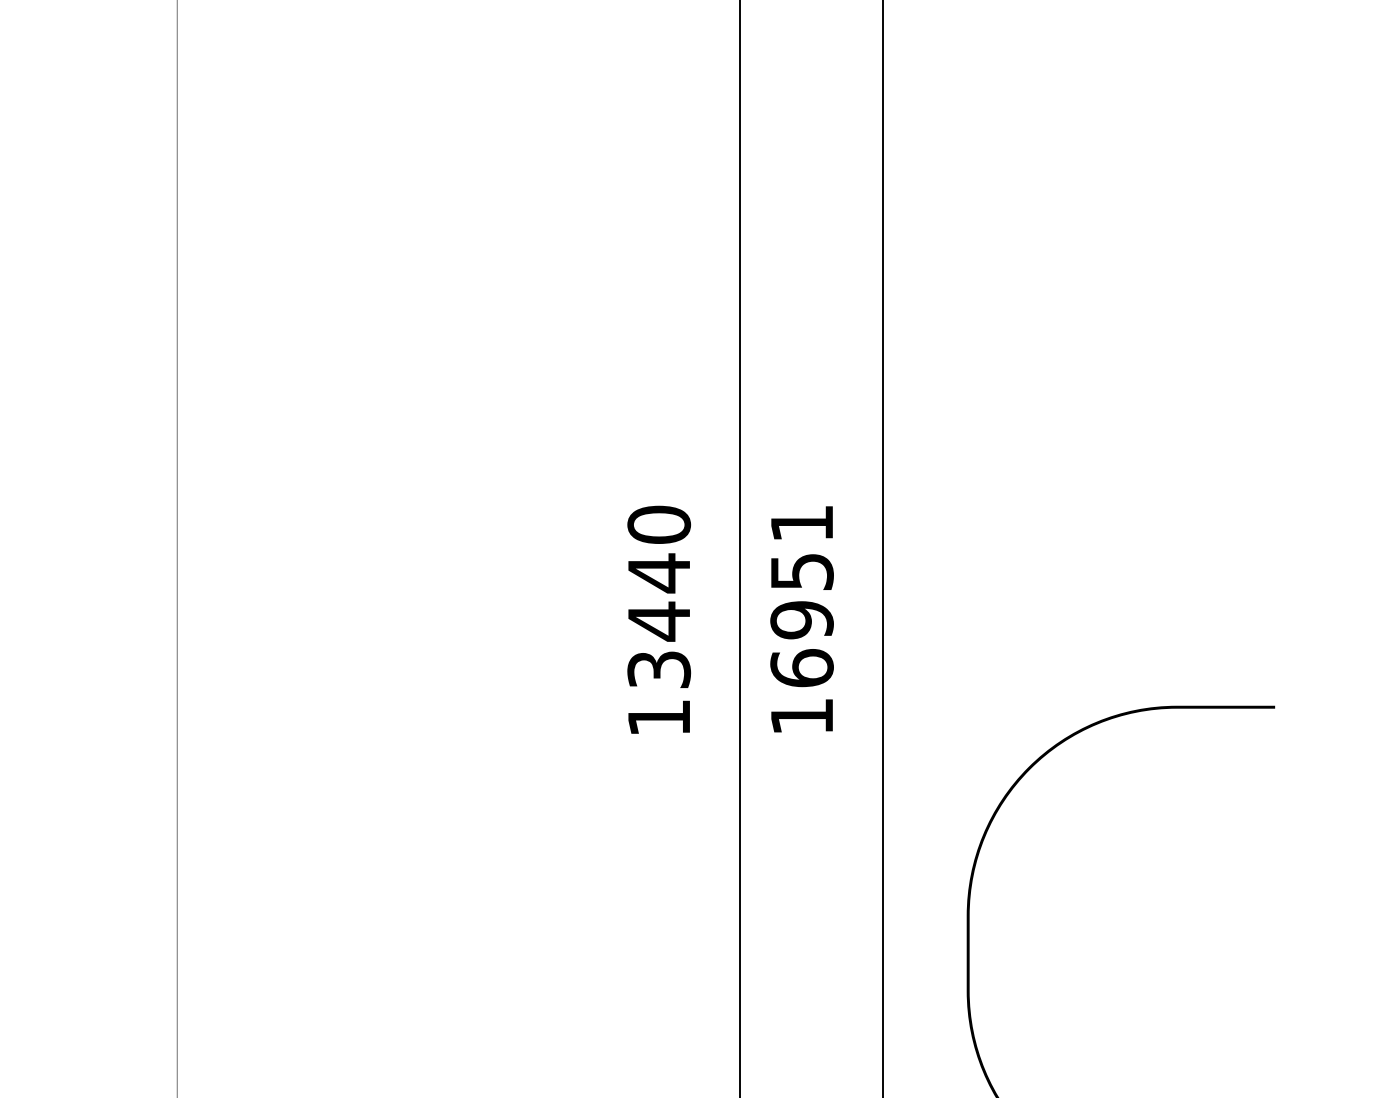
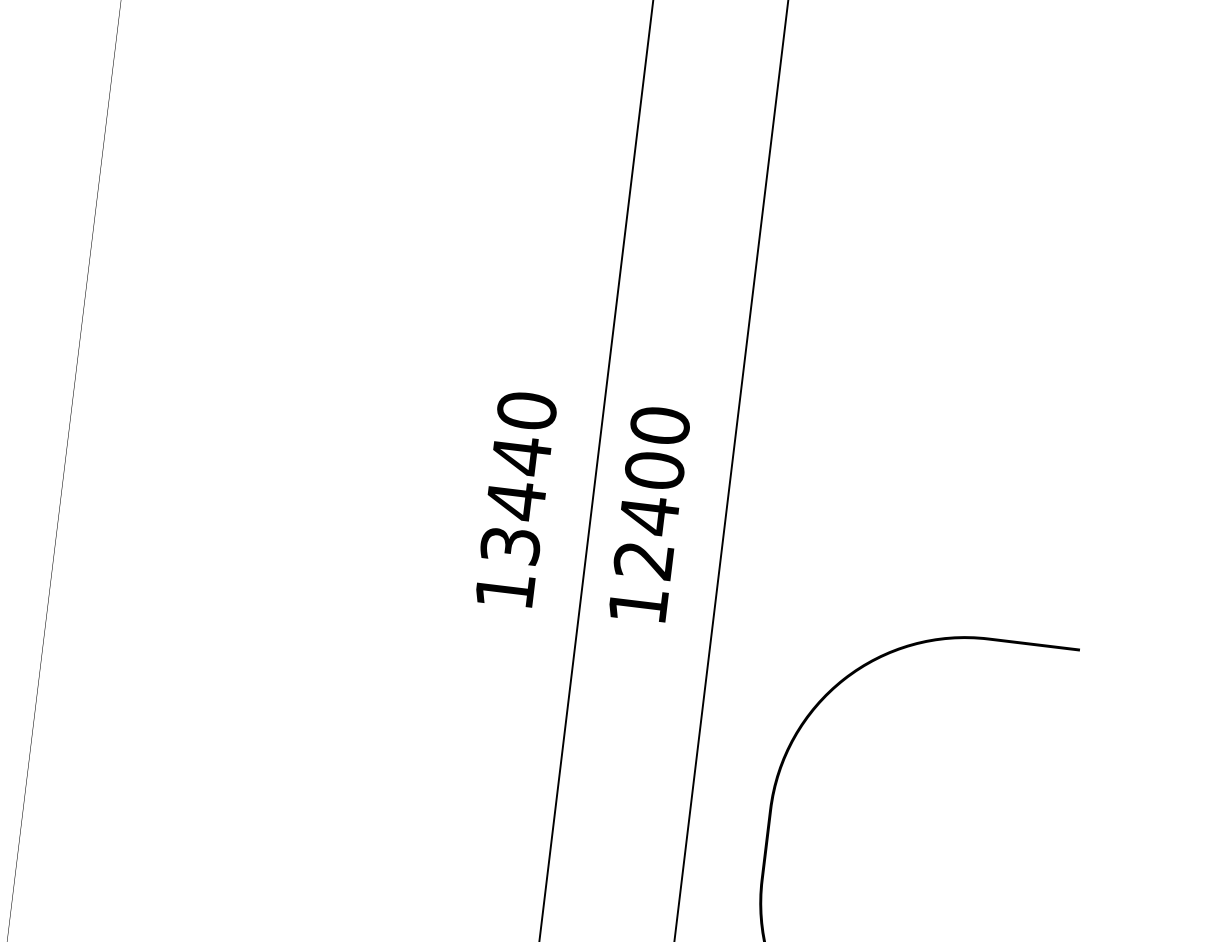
text: (801, 595) -> (651, 492), 16951 -> 12400

